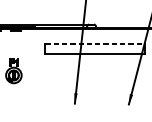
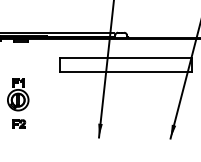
line: (95, 44) -> (126, 58), dashed -> solid
part: (14, 93) -> (19, 123), added

